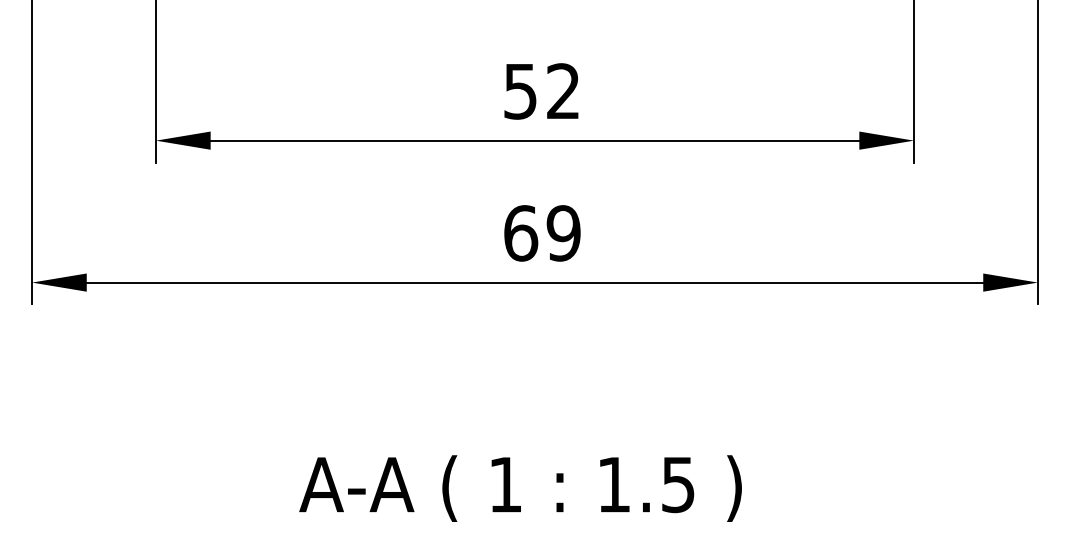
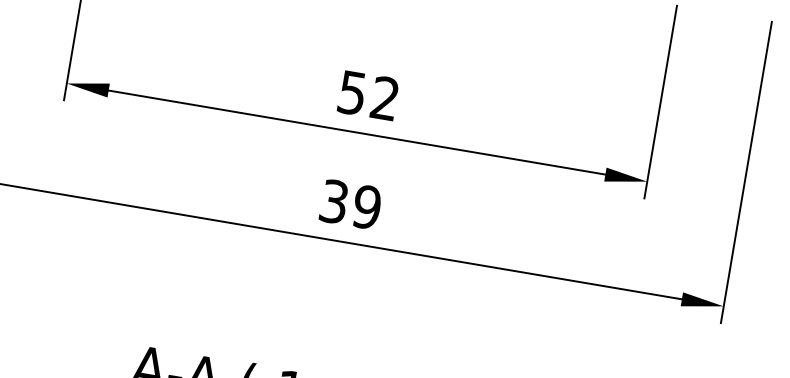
text: (521, 233) -> (334, 201), 69 -> 39

